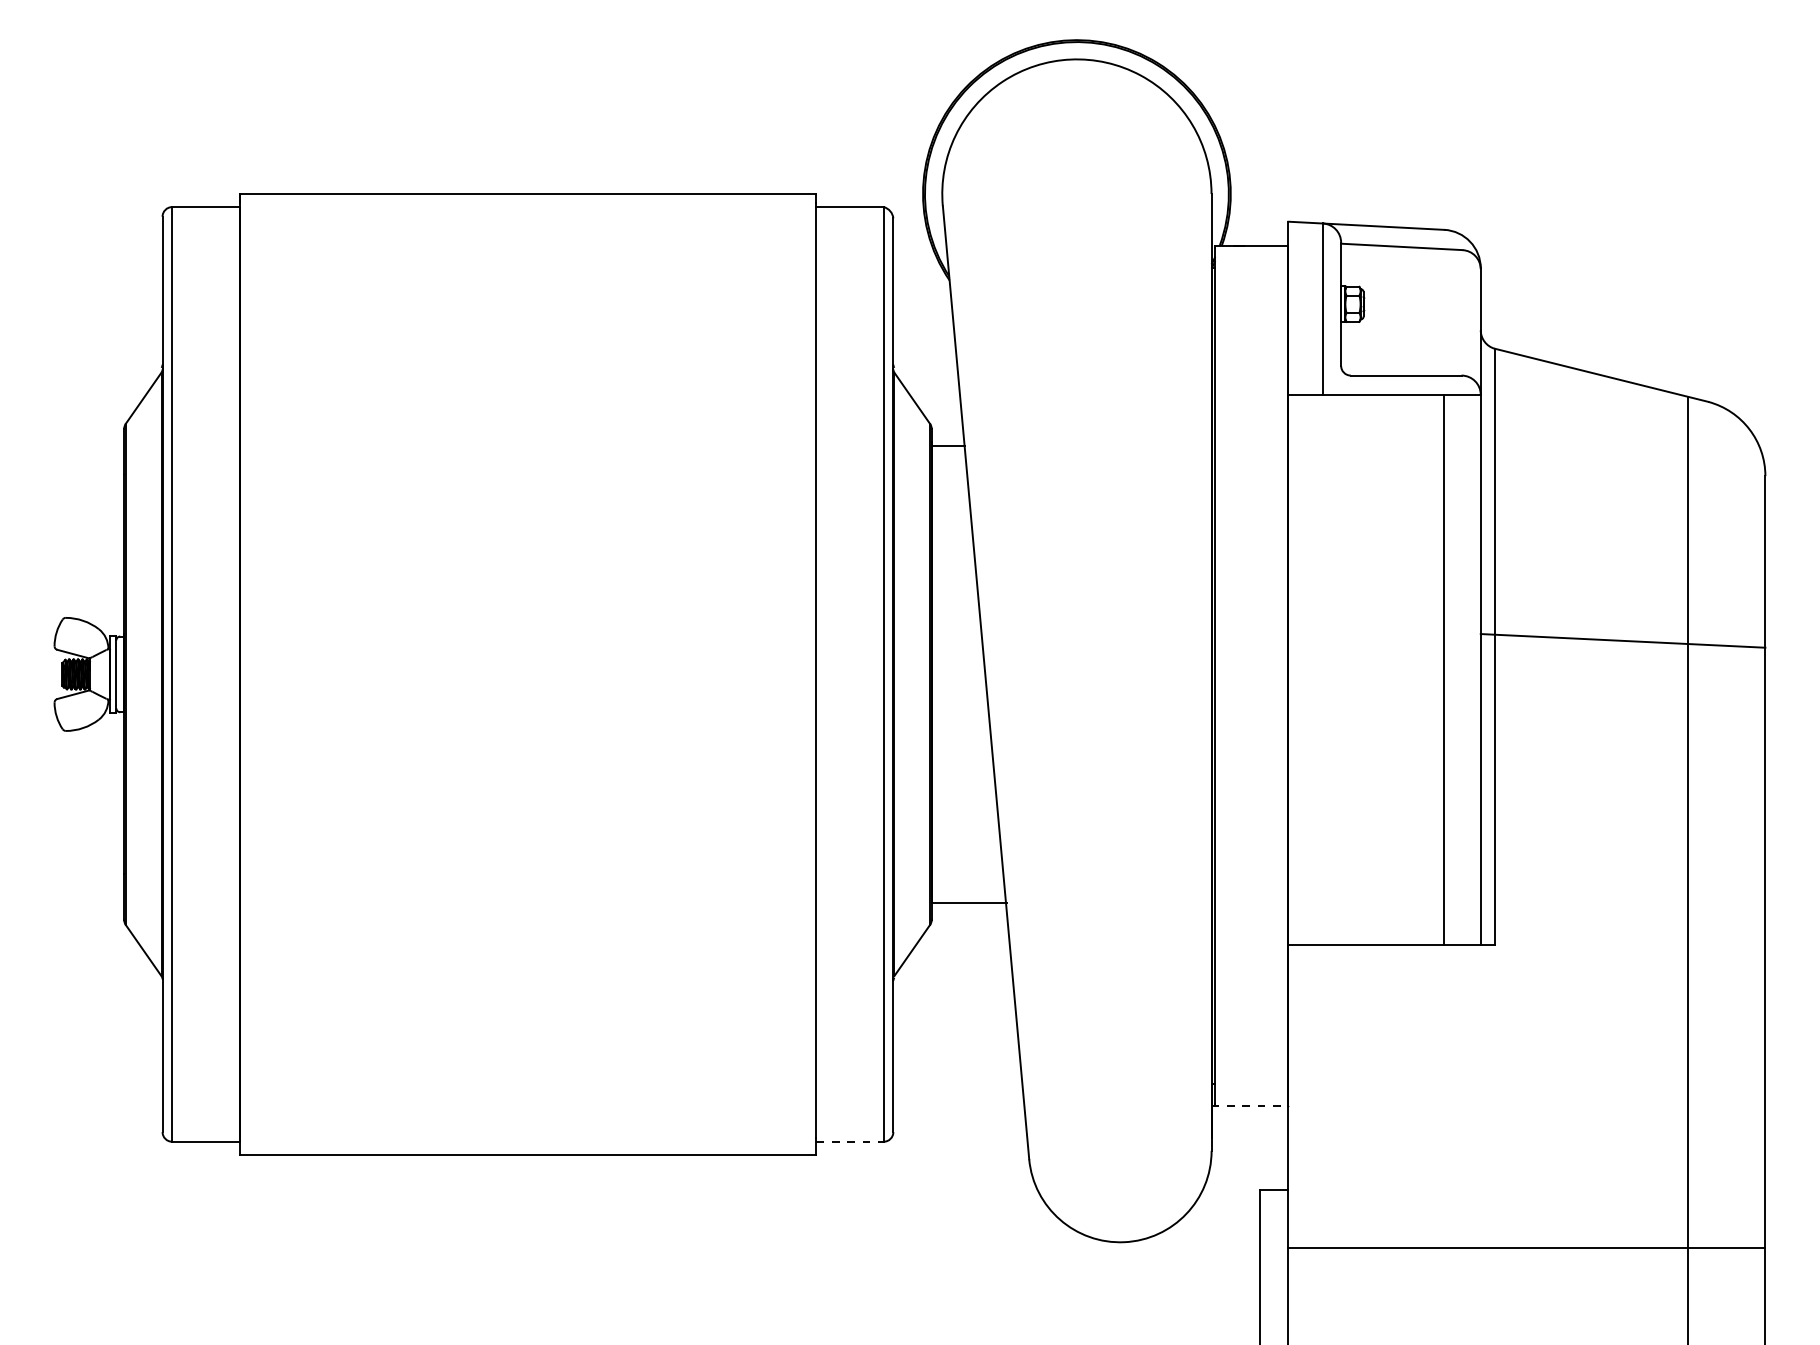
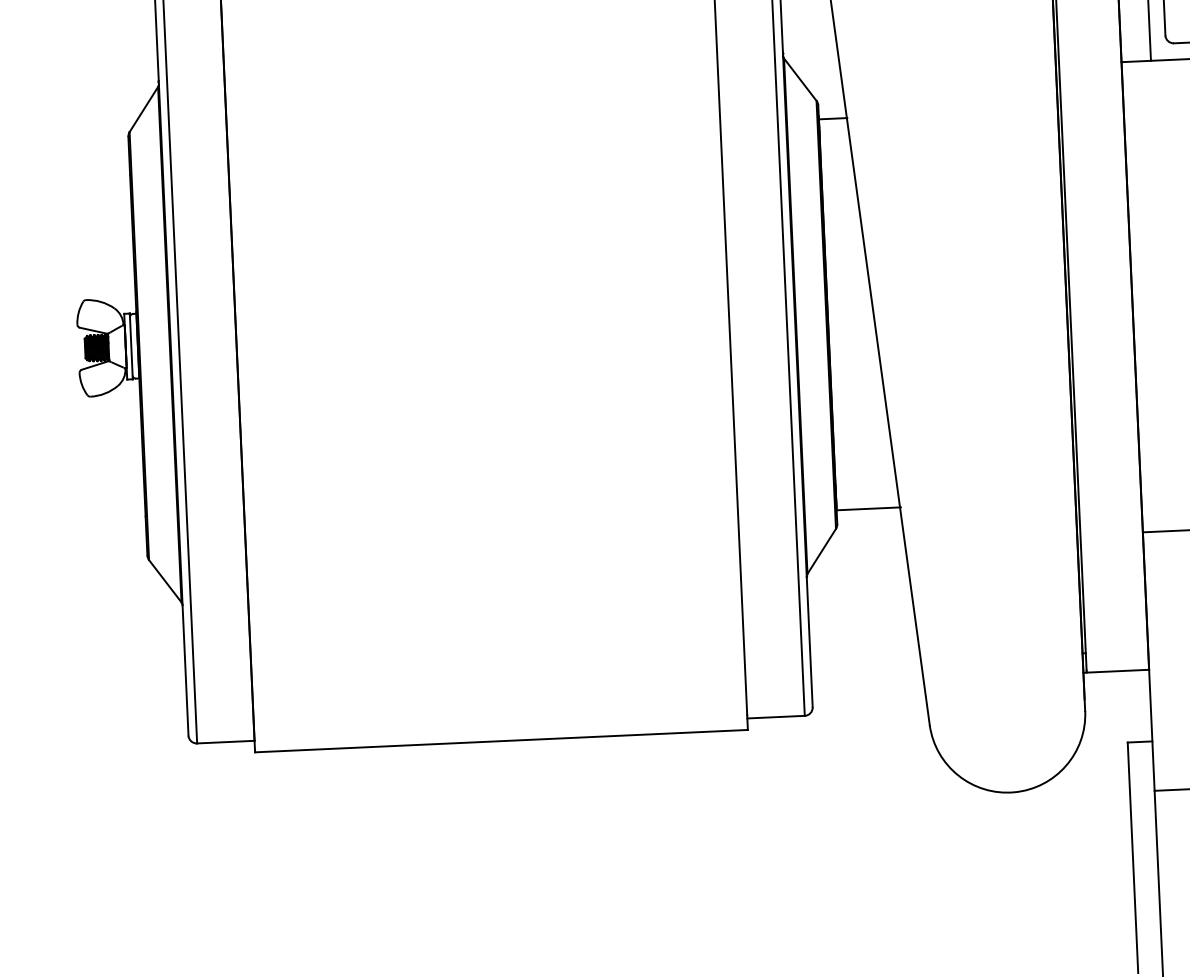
line: (1250, 1106) -> (1116, 671), dashed -> solid
line: (850, 1141) -> (776, 716), dashed -> solid

